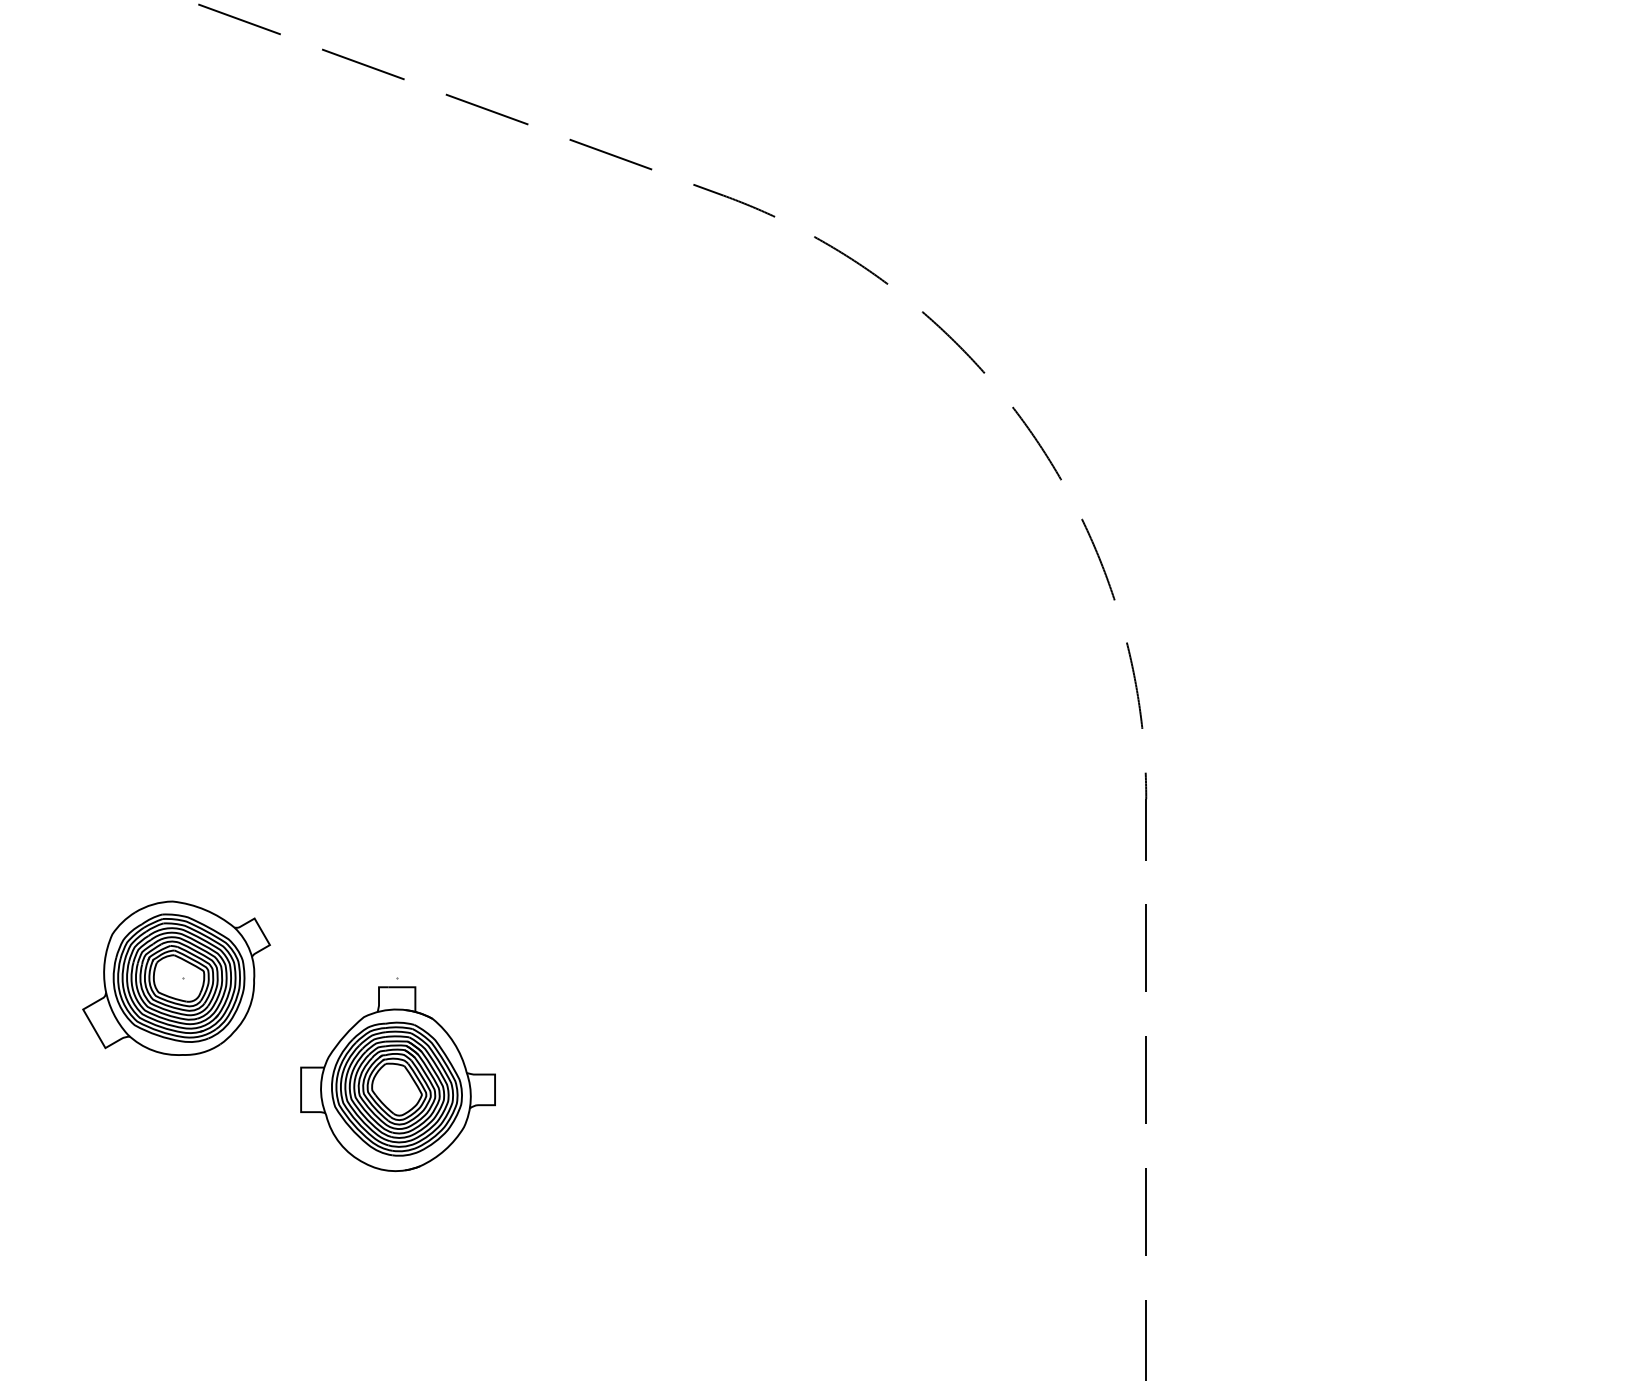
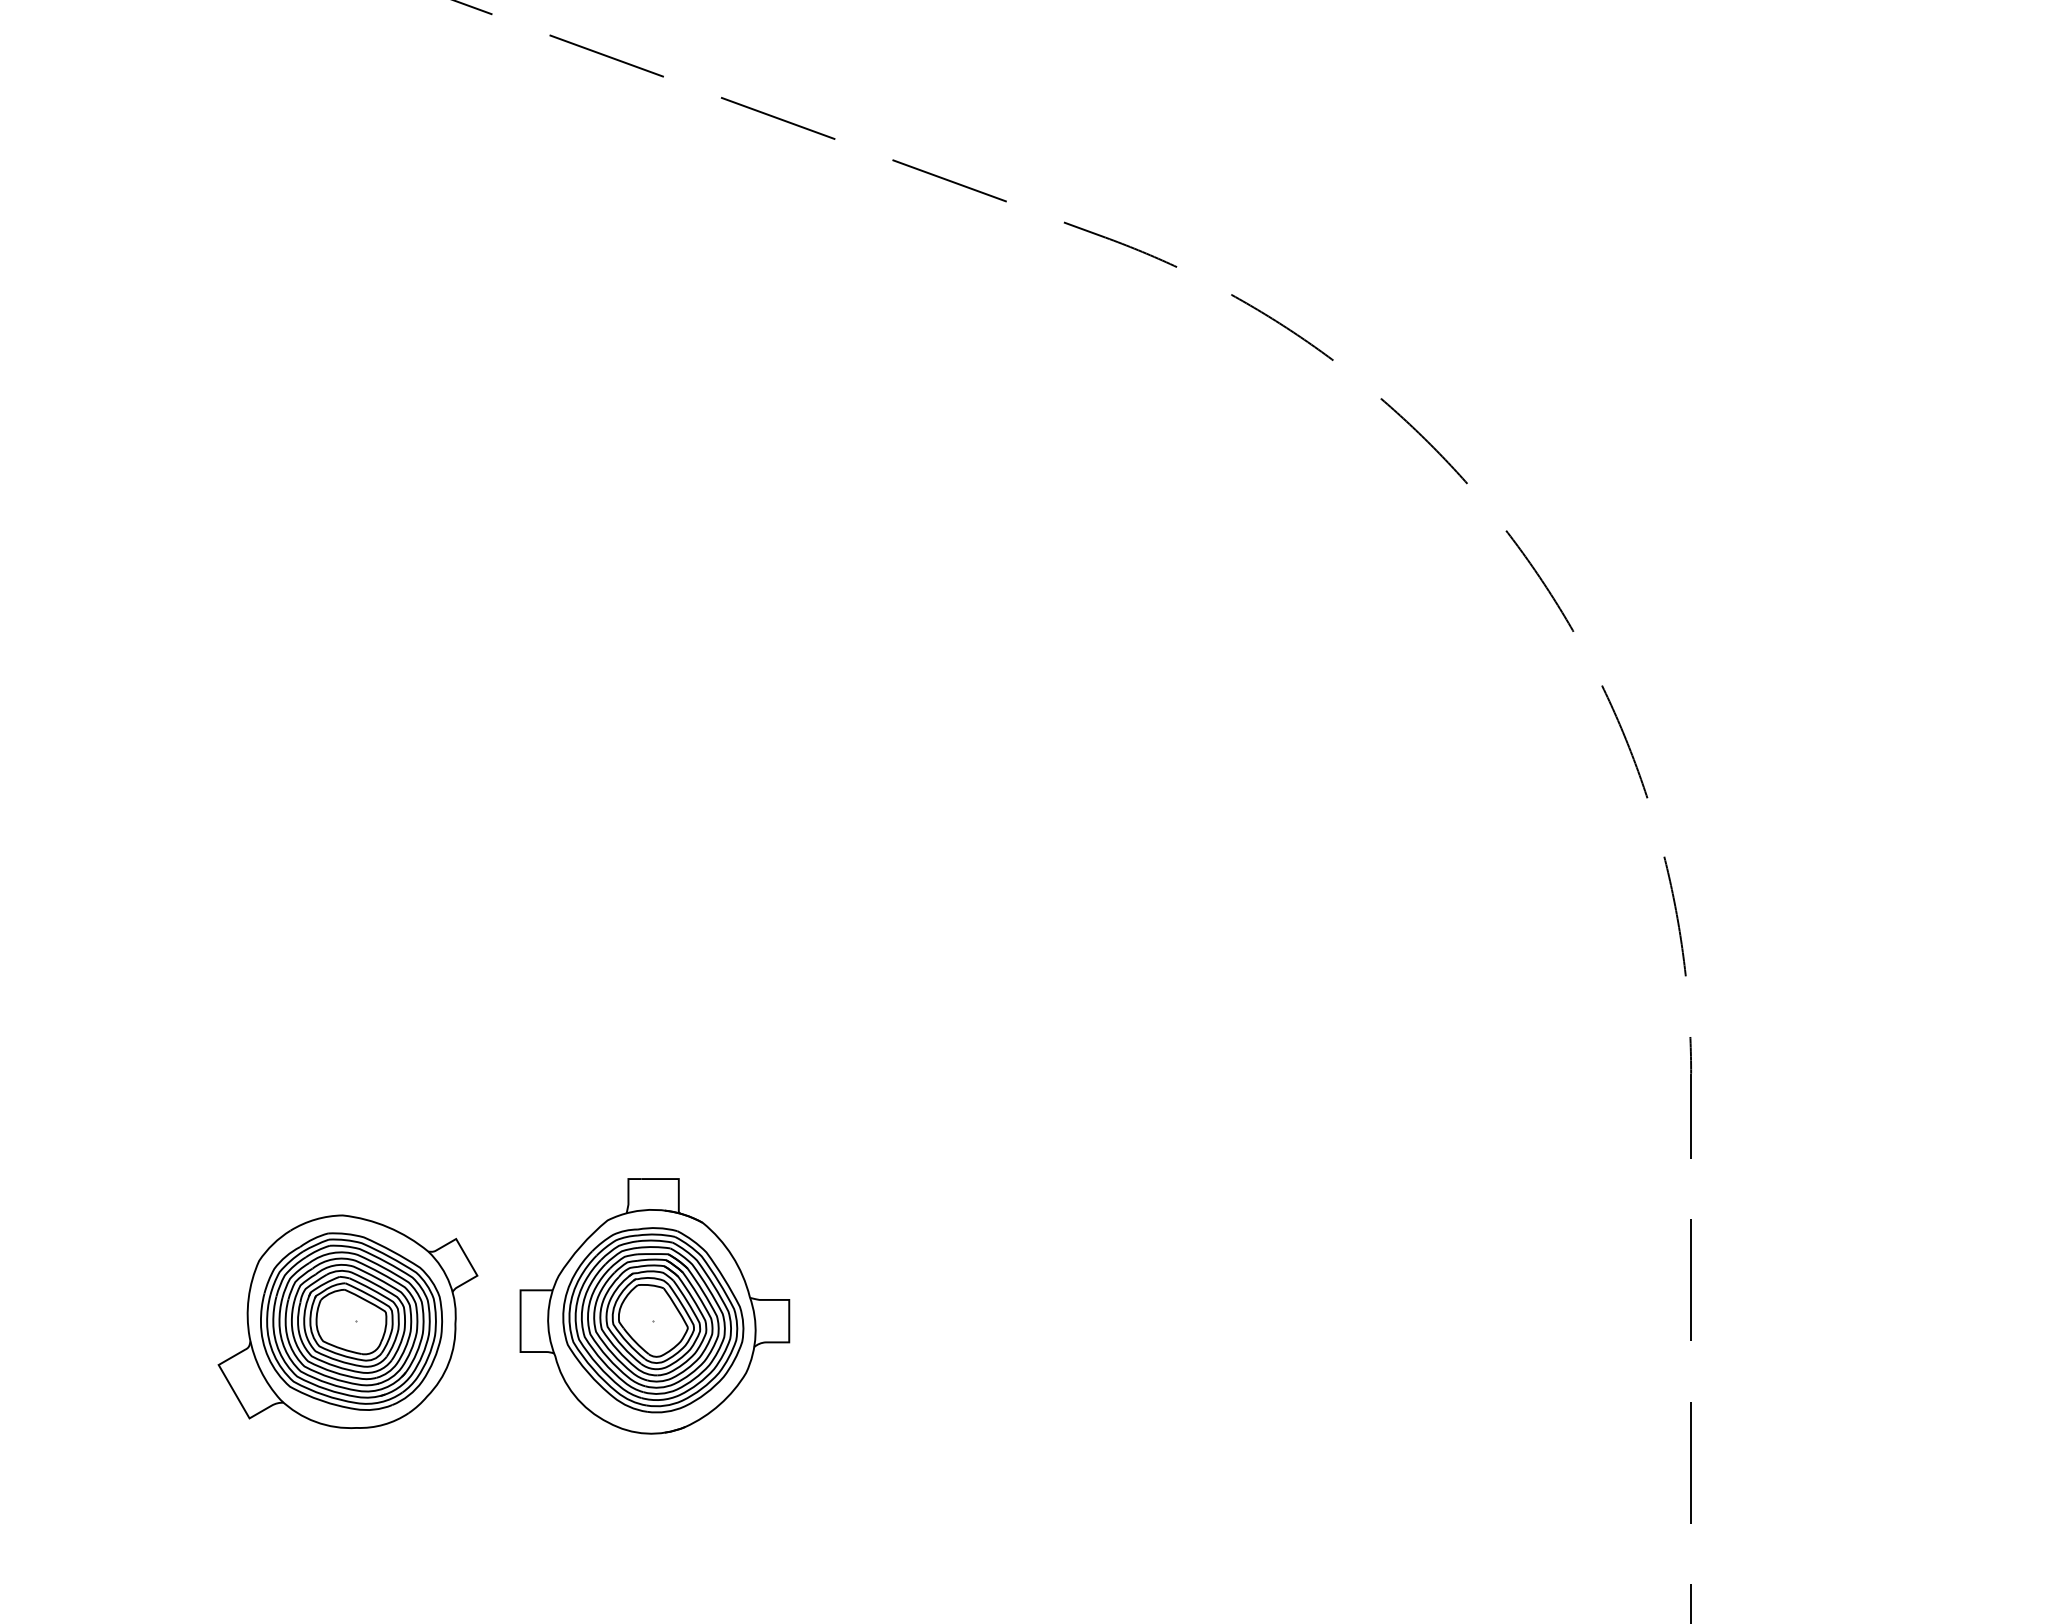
part: (397, 1078) -> (654, 1305), moved

